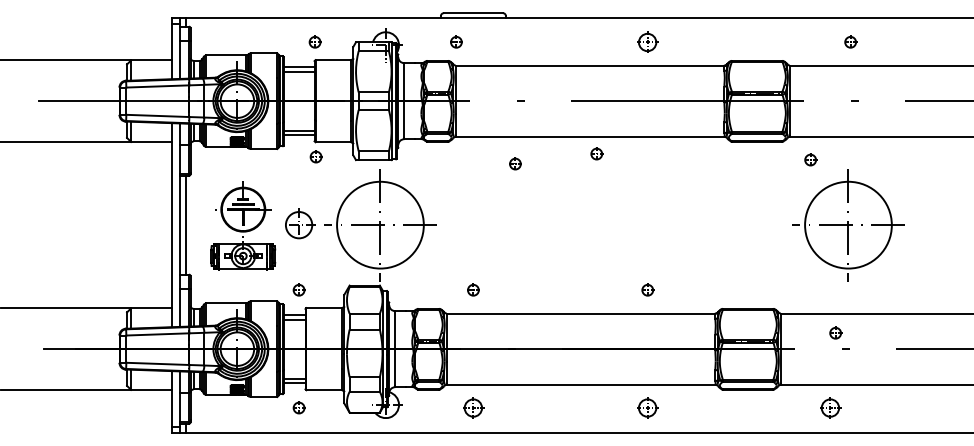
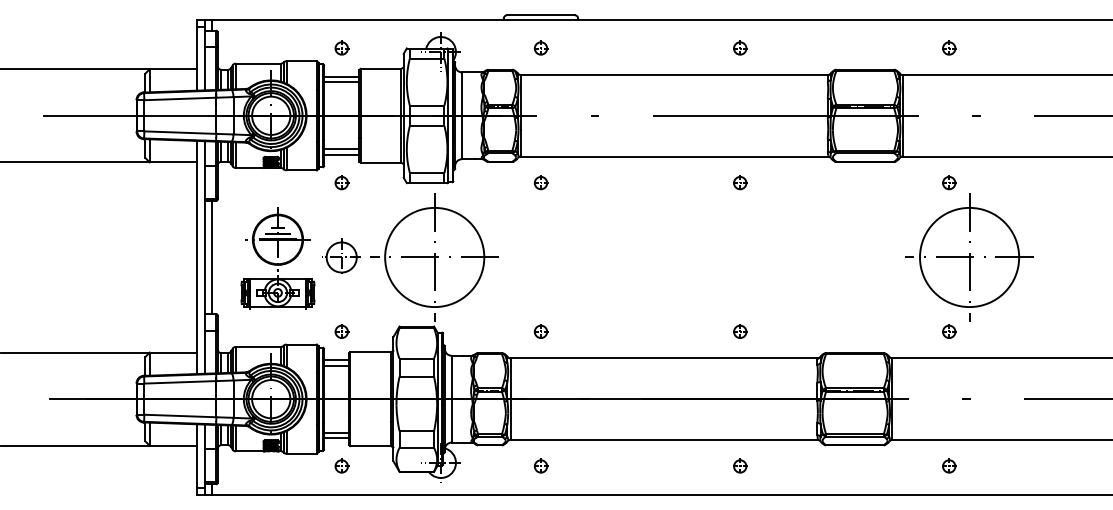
part: (314, 41) -> (341, 47), moved
part: (456, 41) -> (541, 47), moved
part: (647, 41) -> (739, 47), size x0.62
part: (850, 41) -> (949, 47), moved
part: (596, 153) -> (739, 182), moved
part: (315, 156) -> (341, 182), moved
part: (810, 159) -> (949, 182), moved
part: (515, 163) -> (541, 182), moved
part: (835, 332) -> (949, 330), moved
part: (473, 407) -> (541, 465), size x0.62
part: (647, 407) -> (739, 465), size x0.62
part: (830, 407) -> (949, 465), size x0.62

